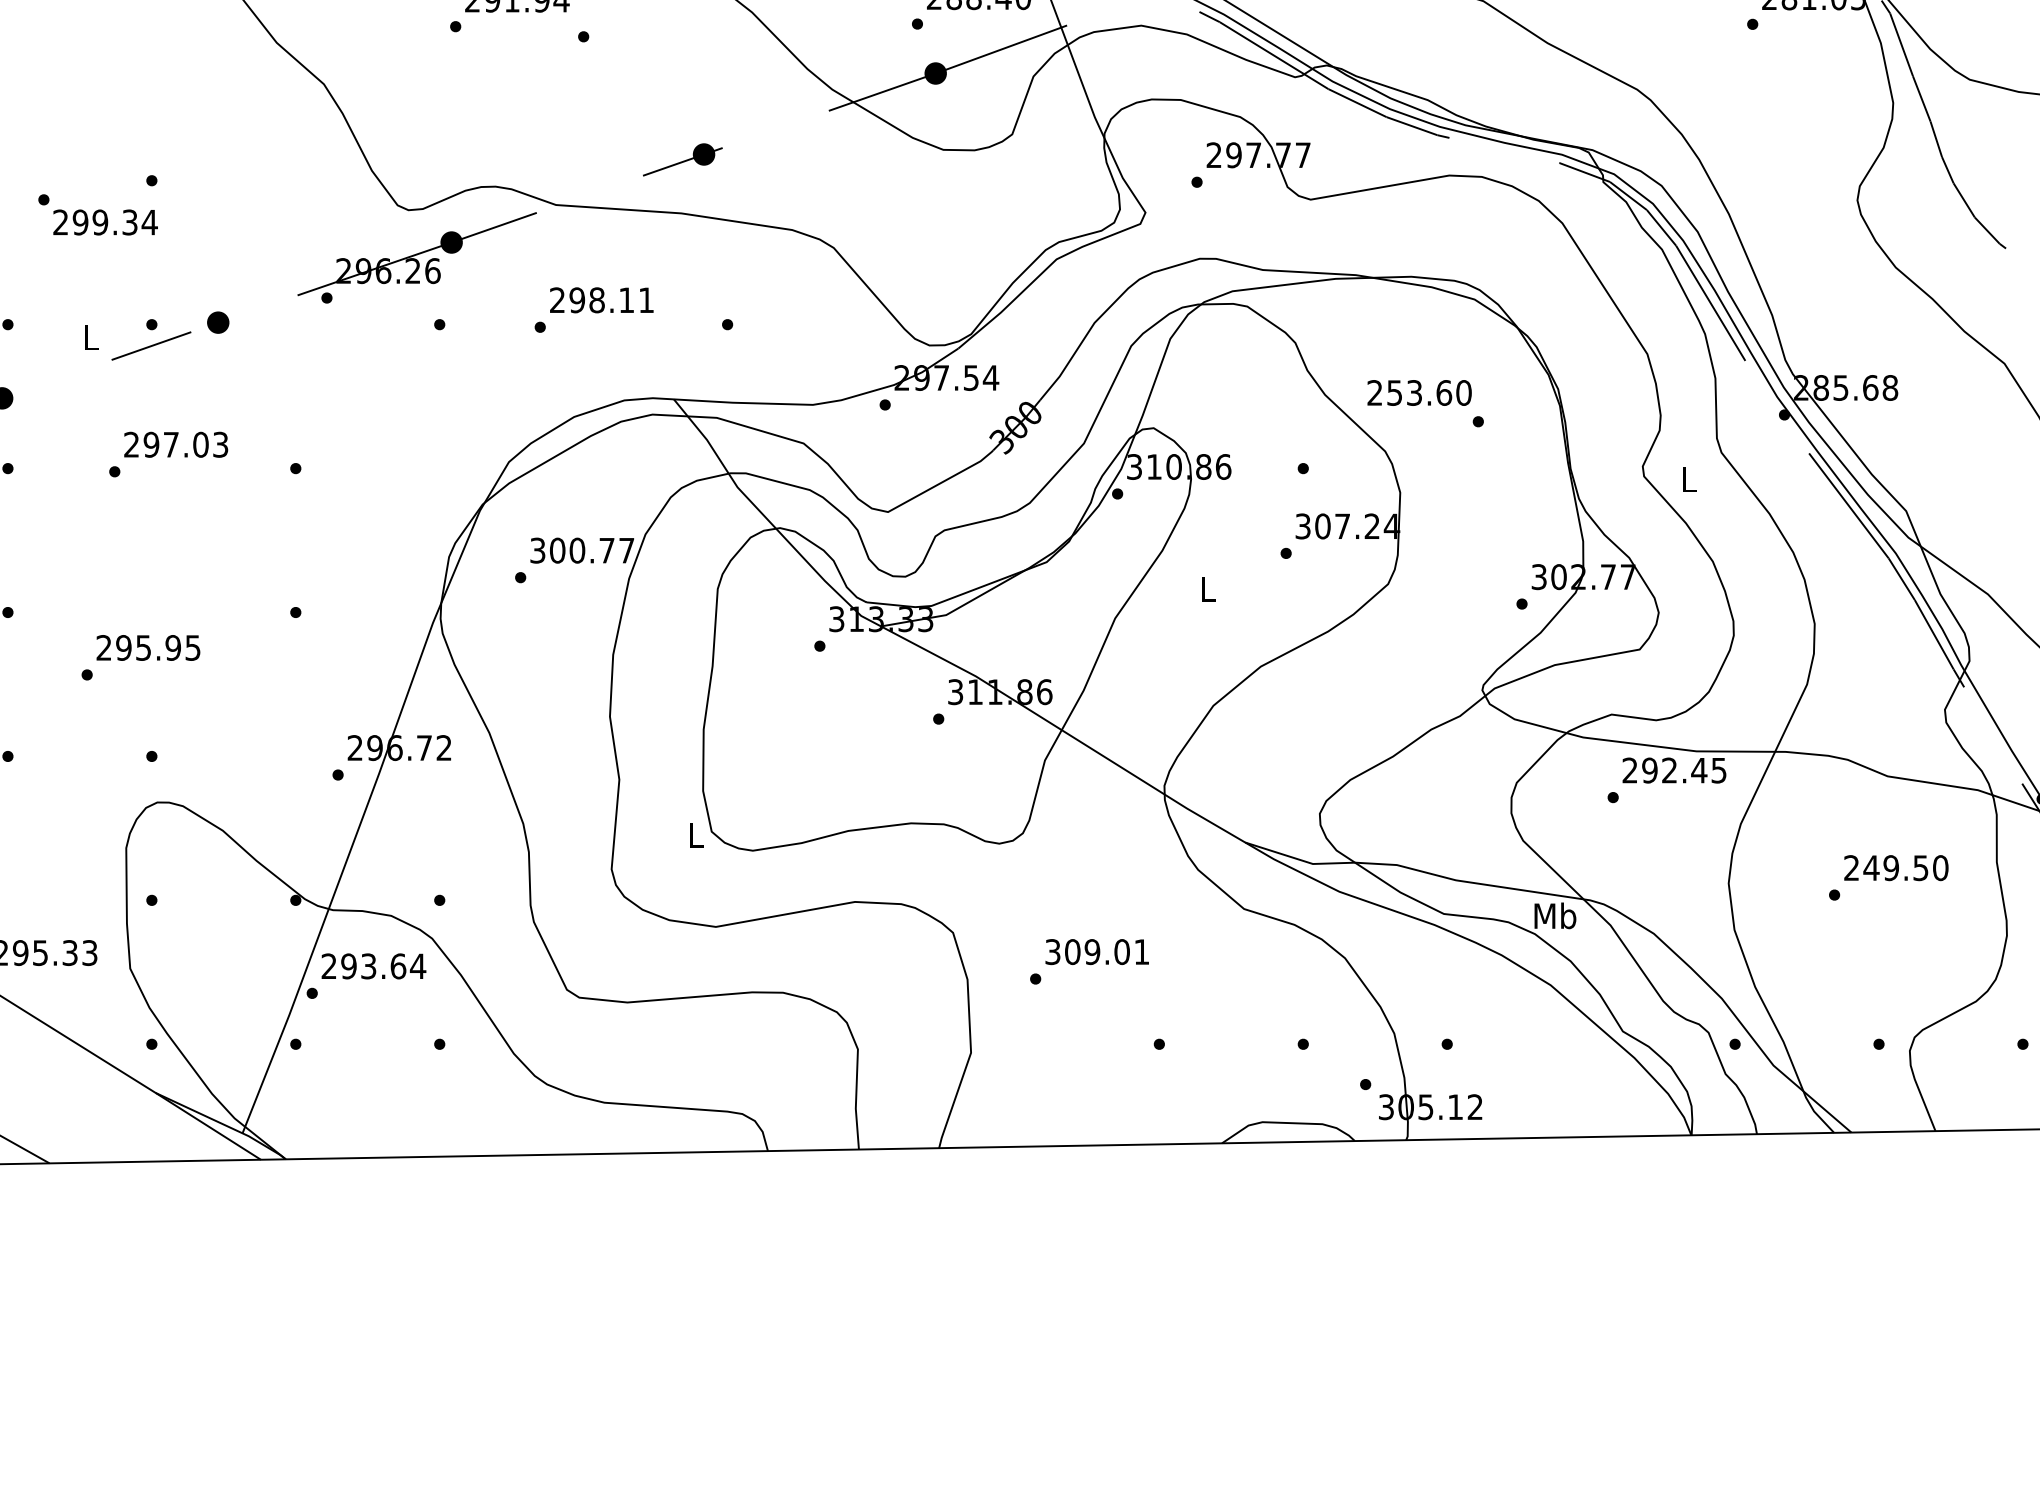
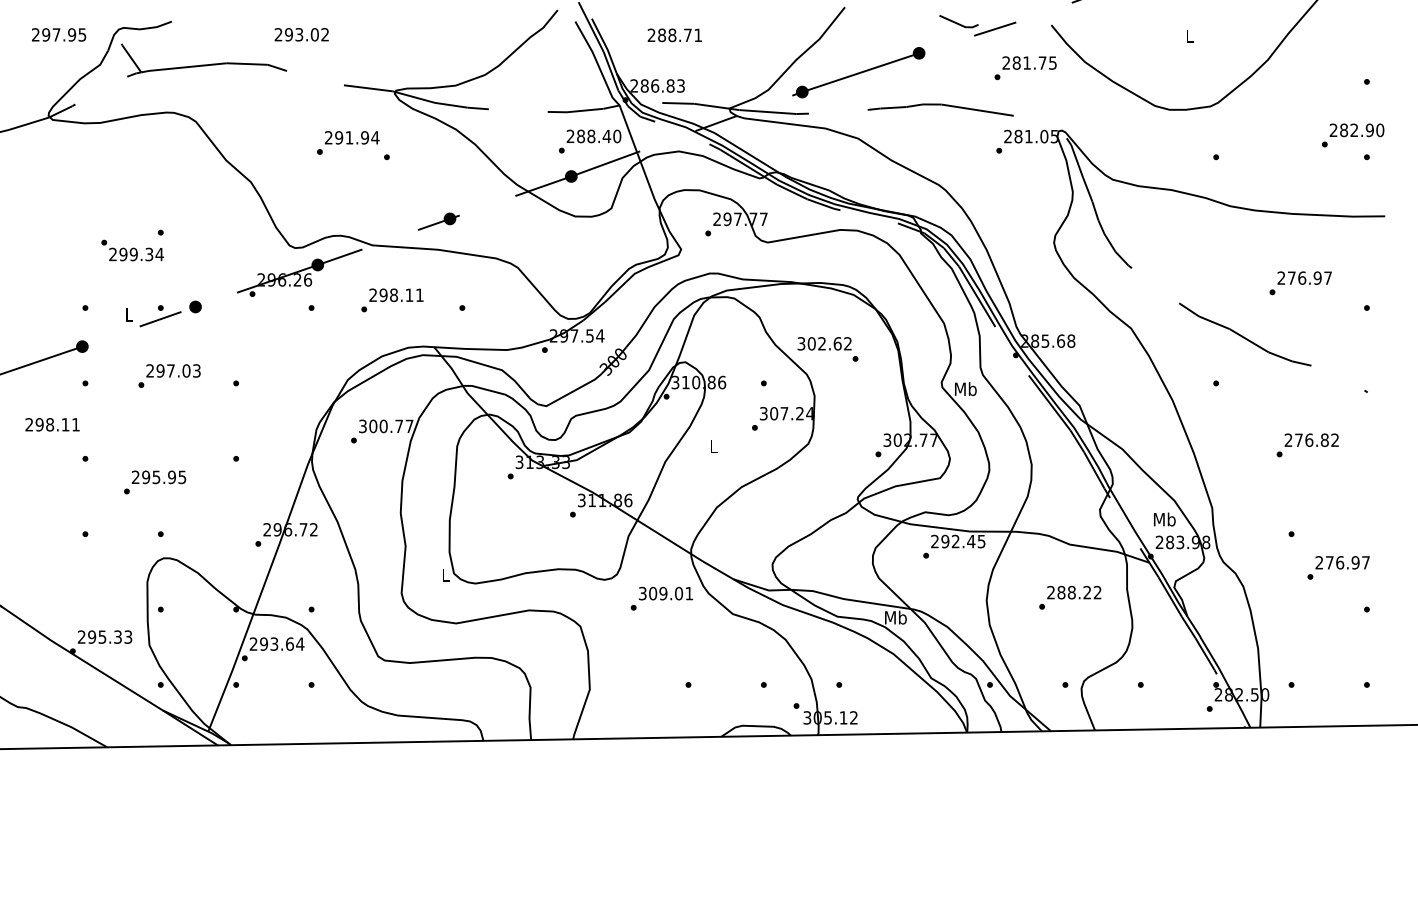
text: (1419, 392) -> (824, 343), 253.60 -> 302.62
text: (1688, 478) -> (965, 388), L -> Mb
text: (1905, 867) -> (1079, 592), 249.50 -> 288.22
text: (1088, 961) -> (661, 598), moved

